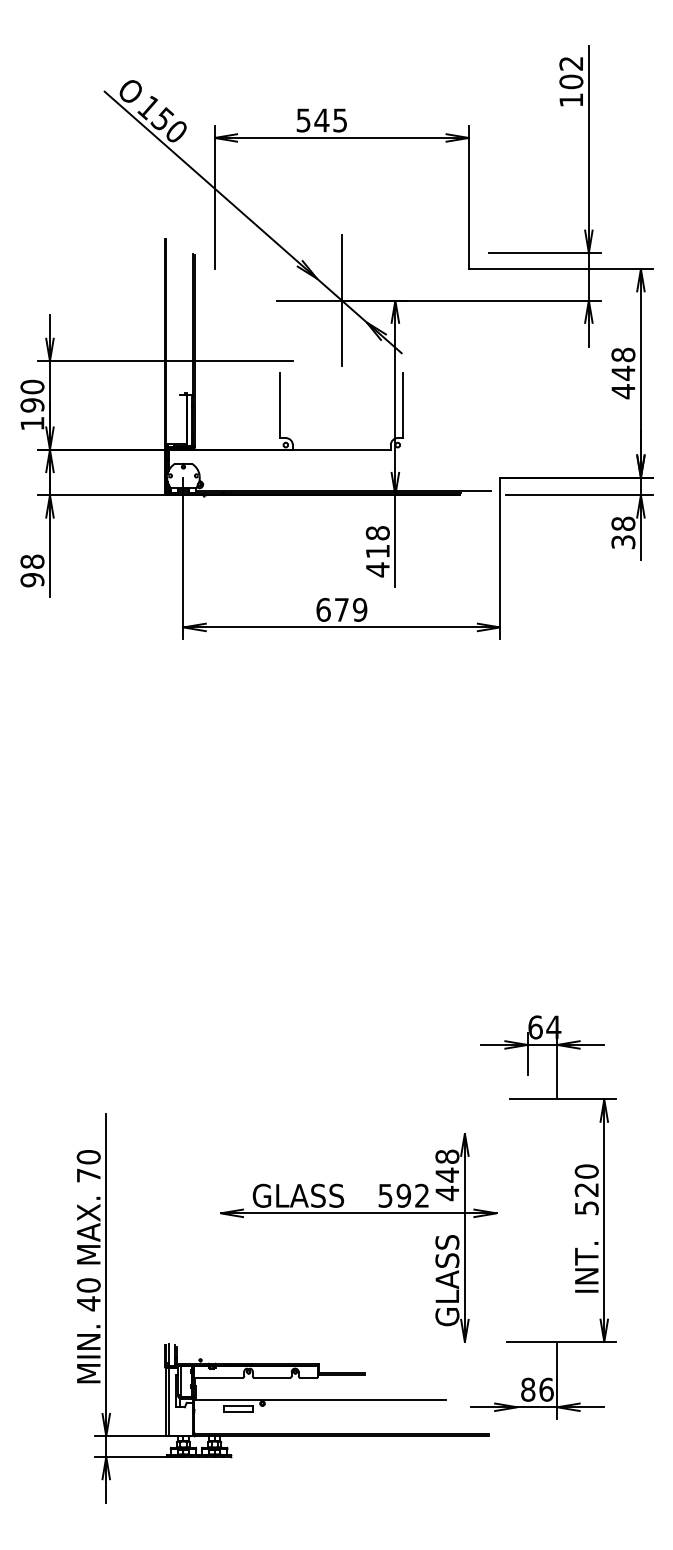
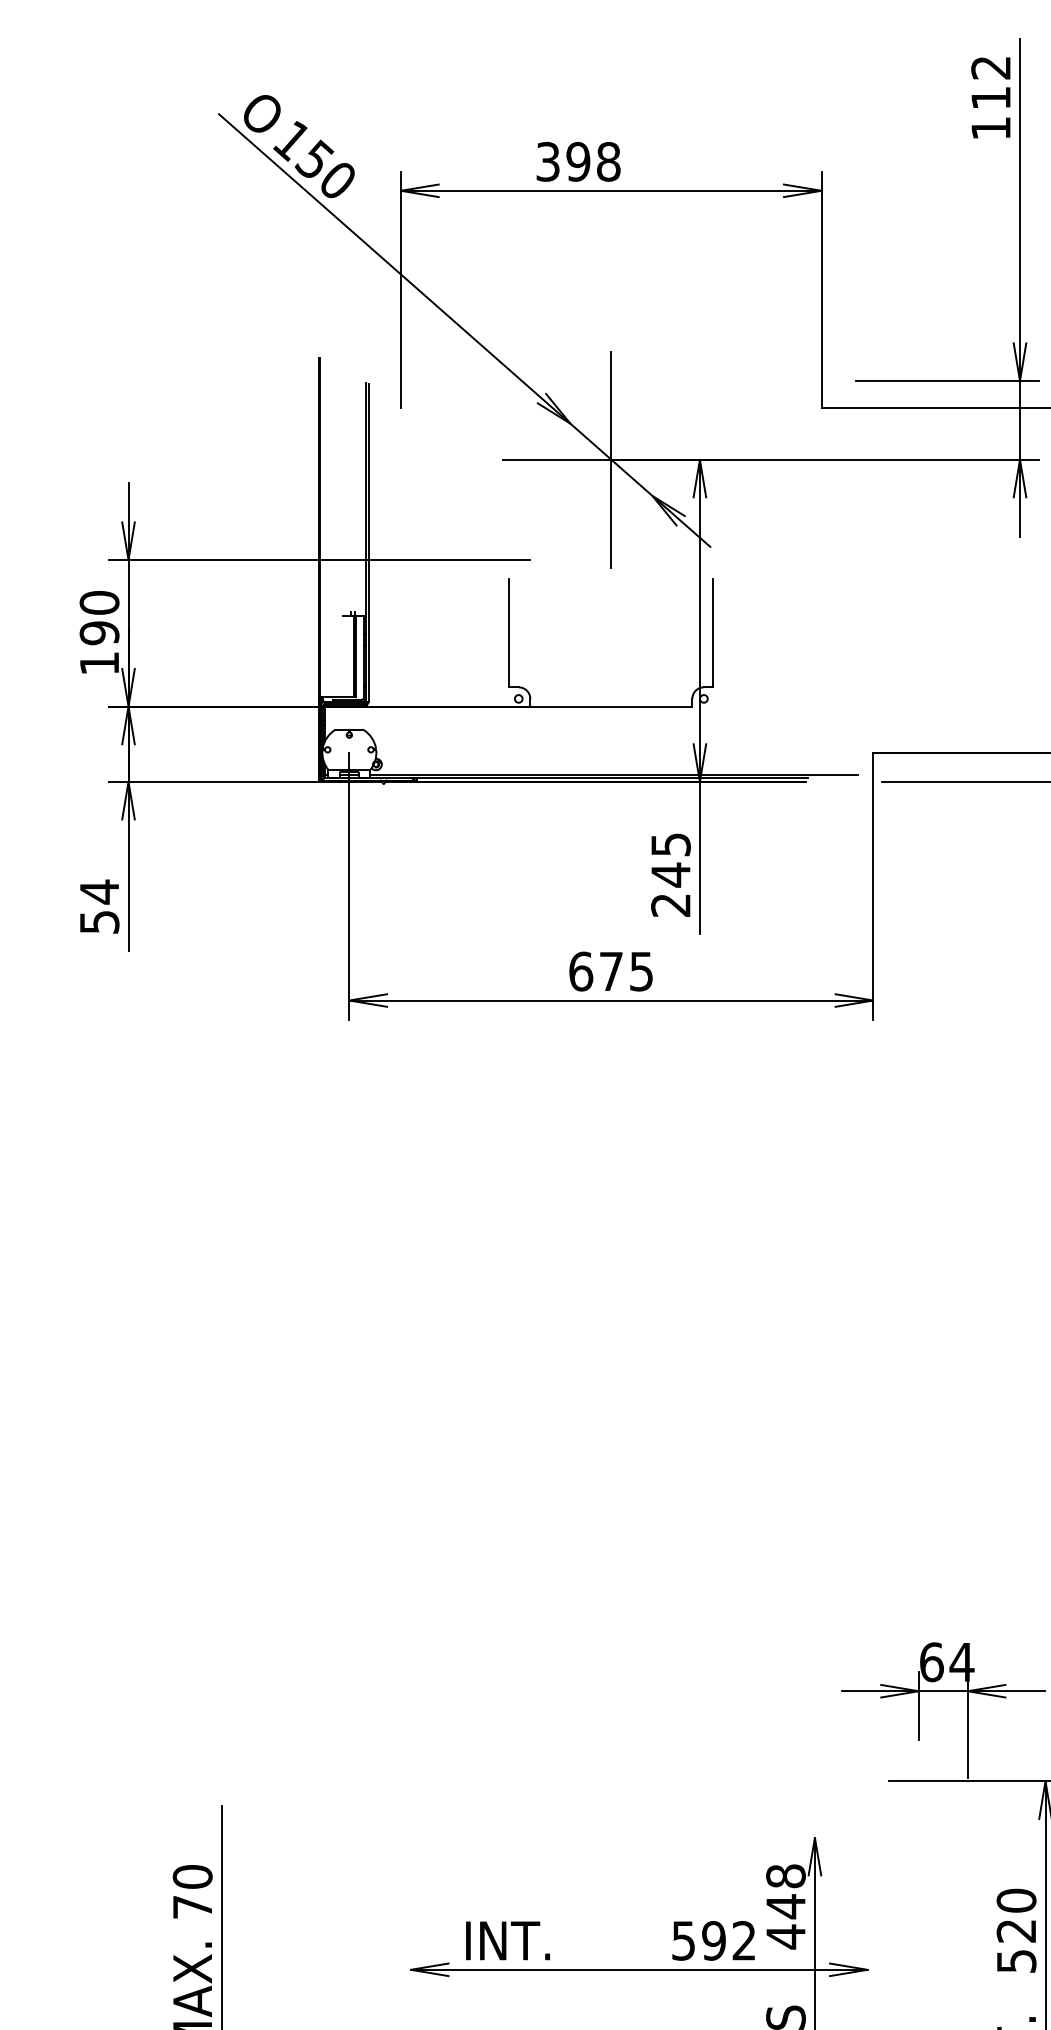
text: (571, 81) -> (991, 97), 102 -> 112
text: (322, 120) -> (579, 161), 545 -> 398
text: (377, 551) -> (670, 874), 418 -> 245
text: (32, 570) -> (99, 906), 98 -> 54
text: (360, 609) -> (642, 970), 679 -> 675
text: (298, 1195) -> (539, 1940), GLASS -> INT.

